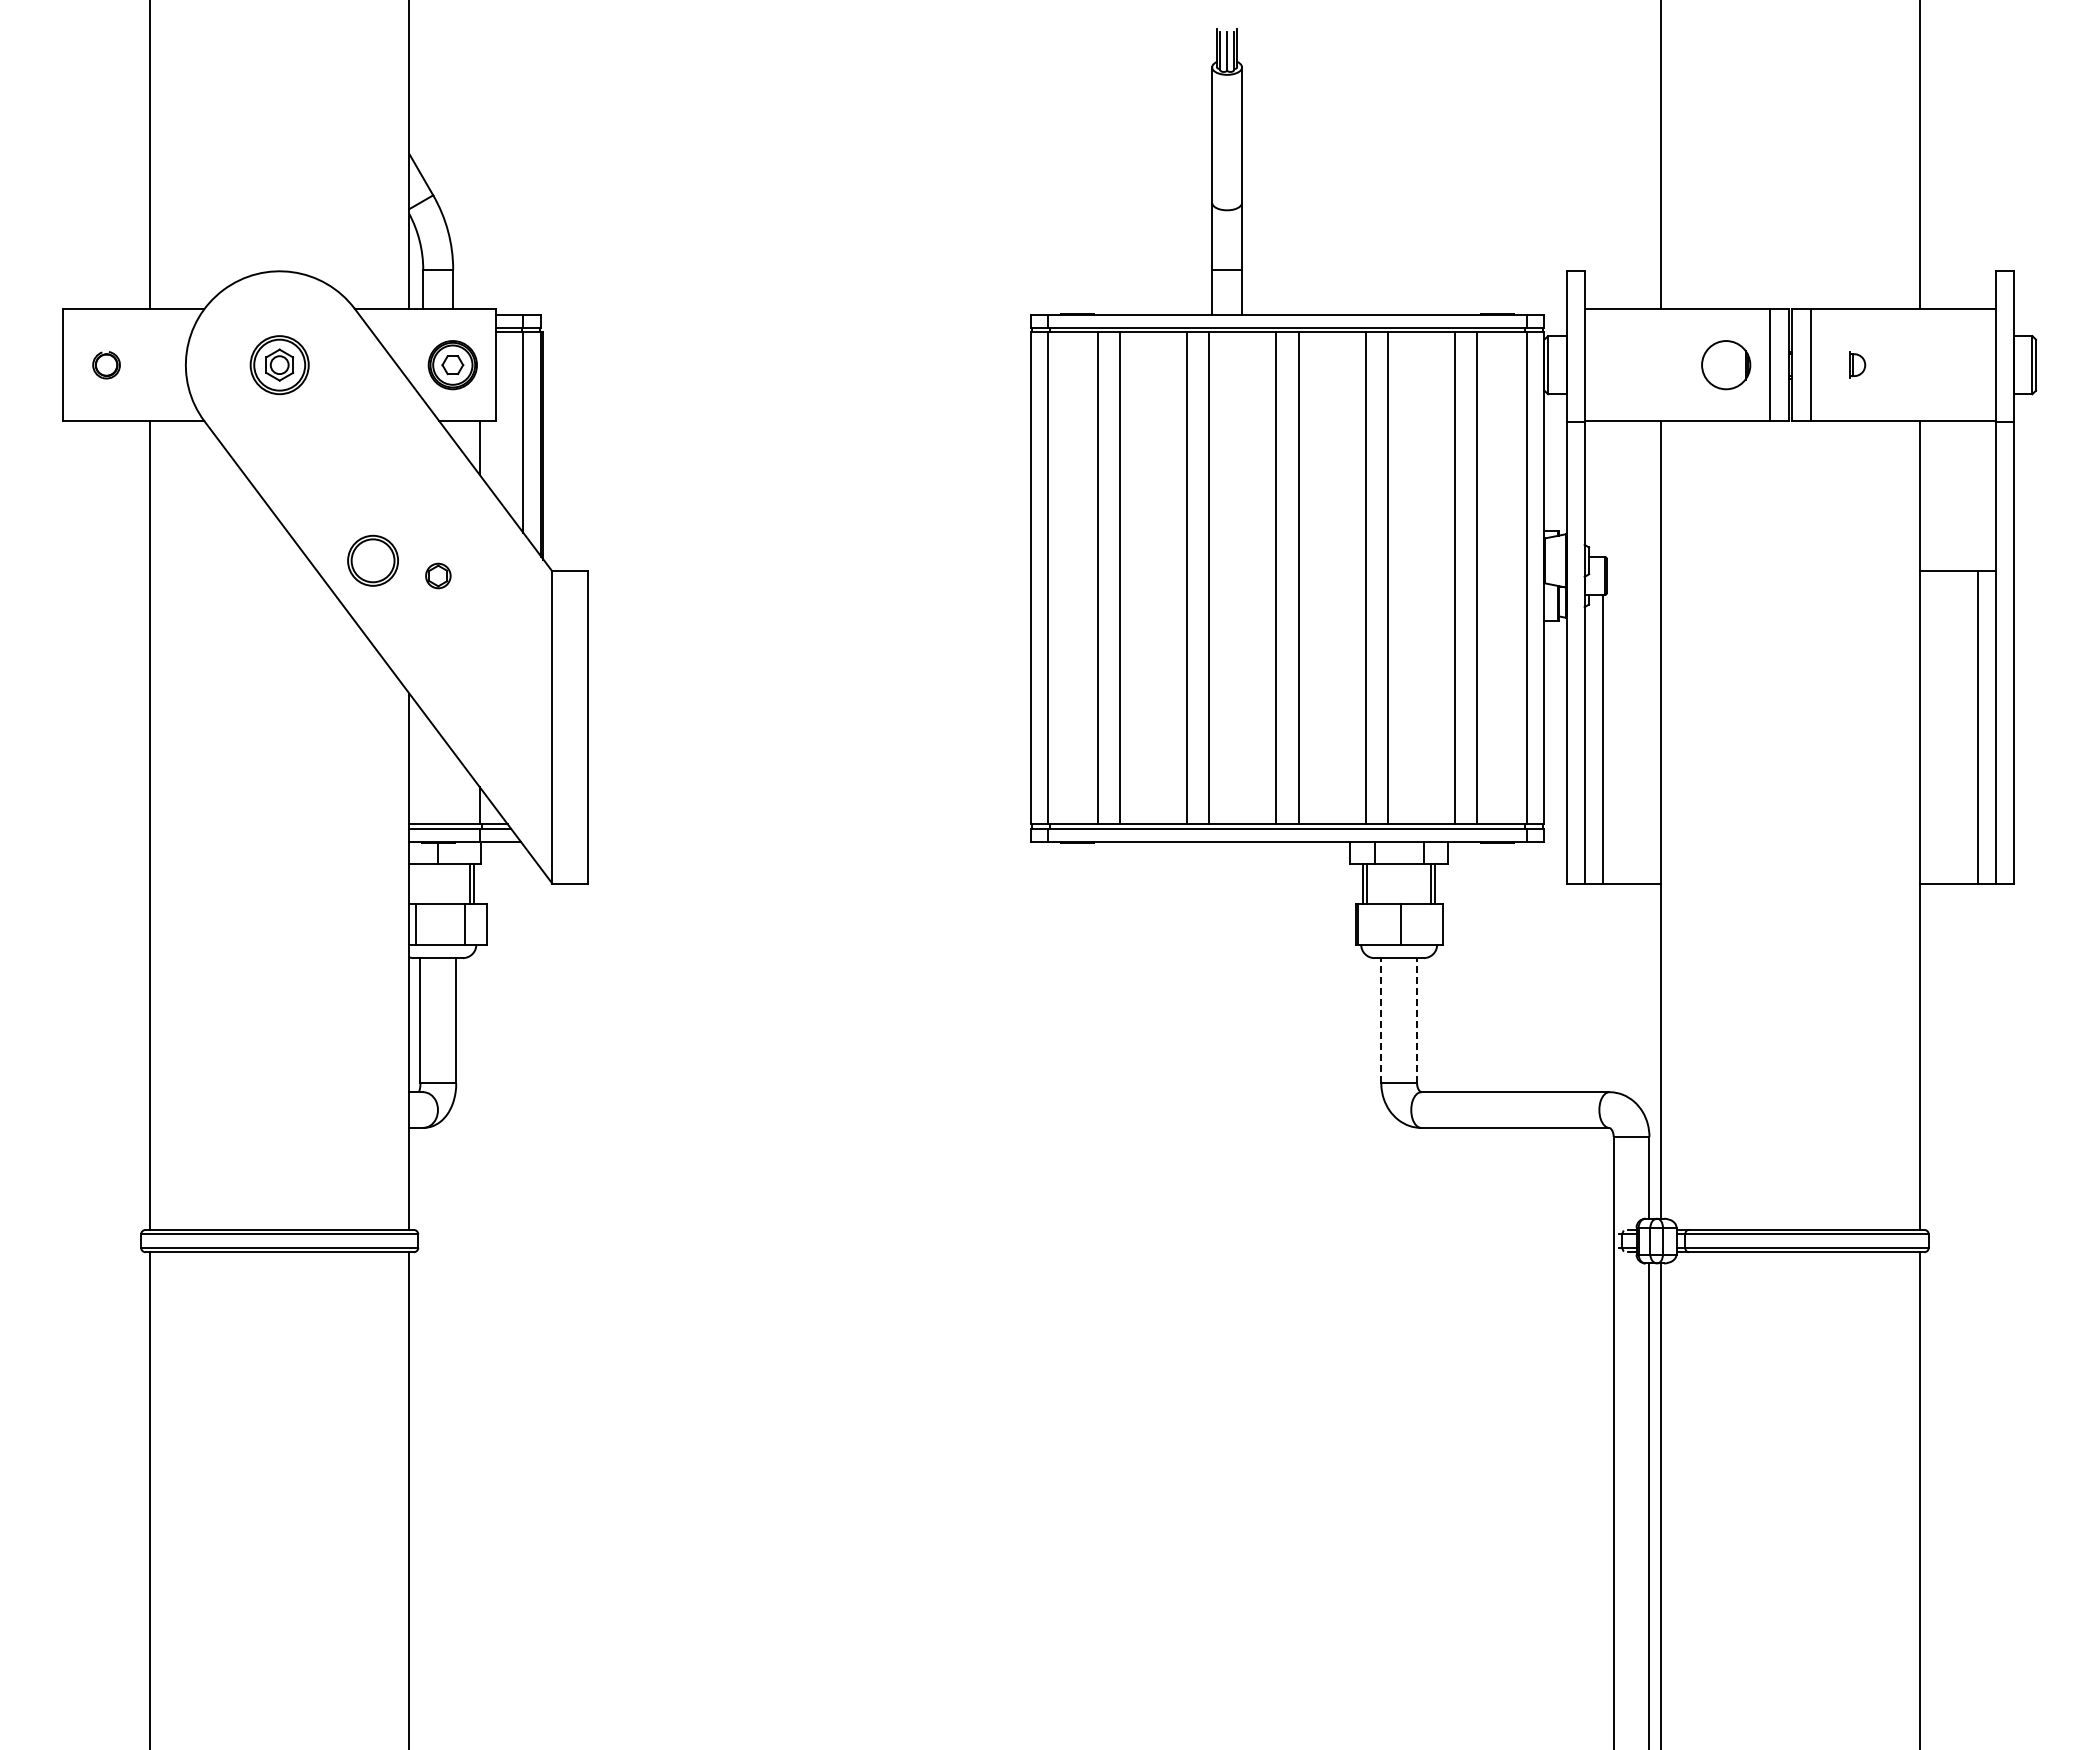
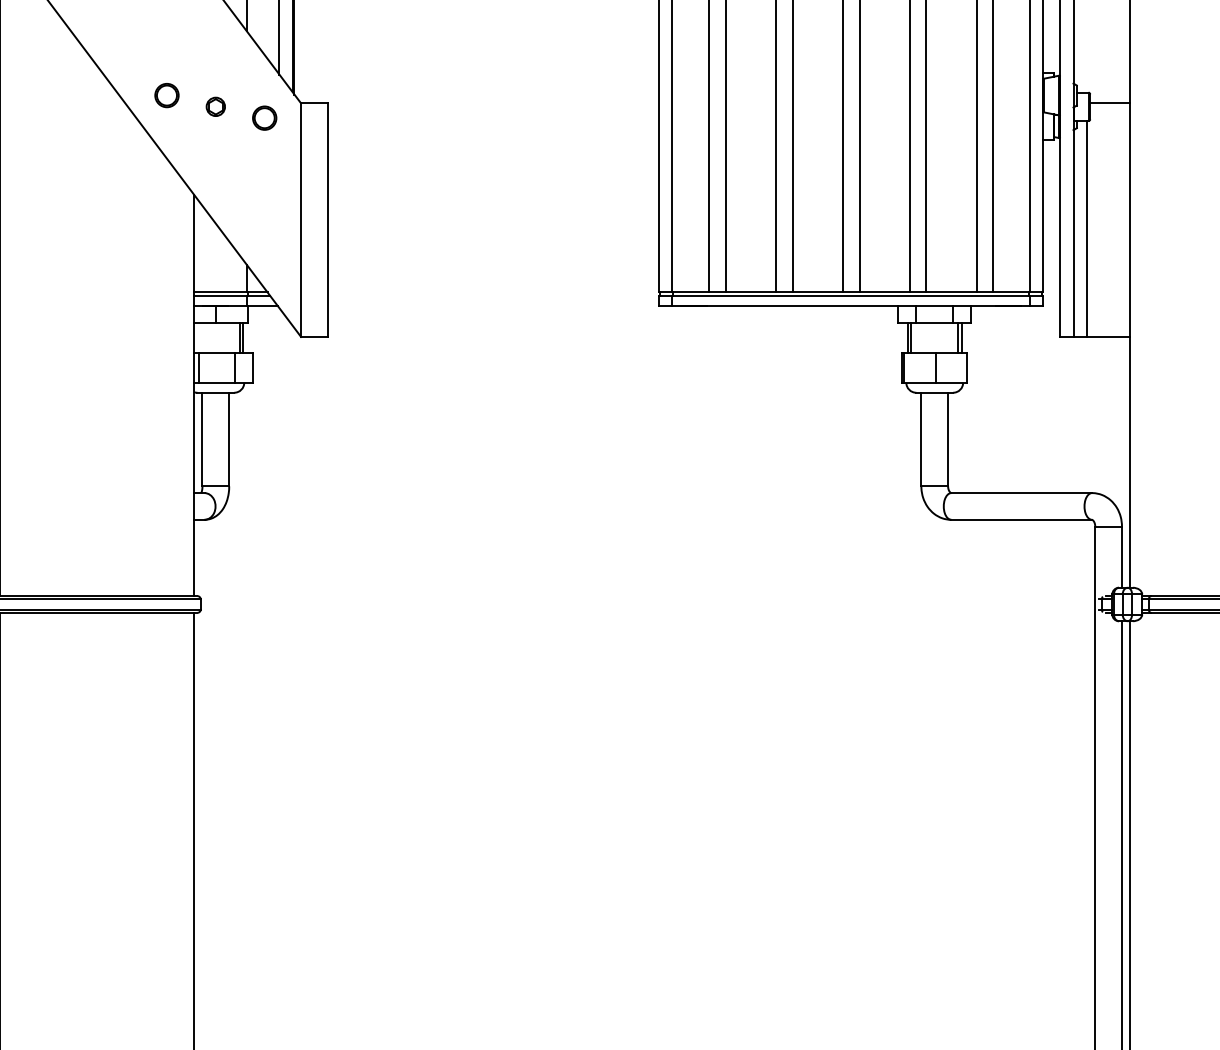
part: (372, 560) -> (166, 95), size x0.62
line: (1633, 570) -> (1110, 102), added
part: (503, 590) -> (264, 117), added
line: (1381, 1020) -> (921, 439), dashed -> solid
line: (1417, 1020) -> (948, 439), dashed -> solid

